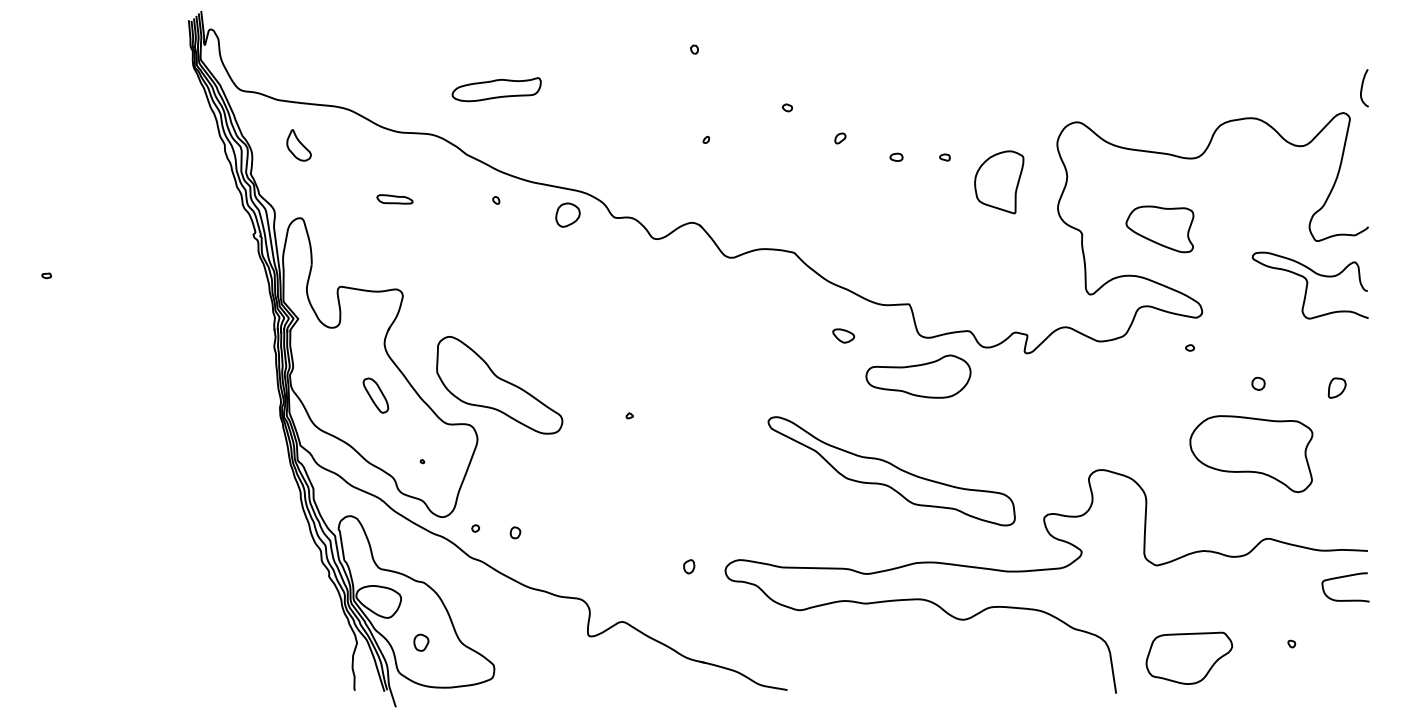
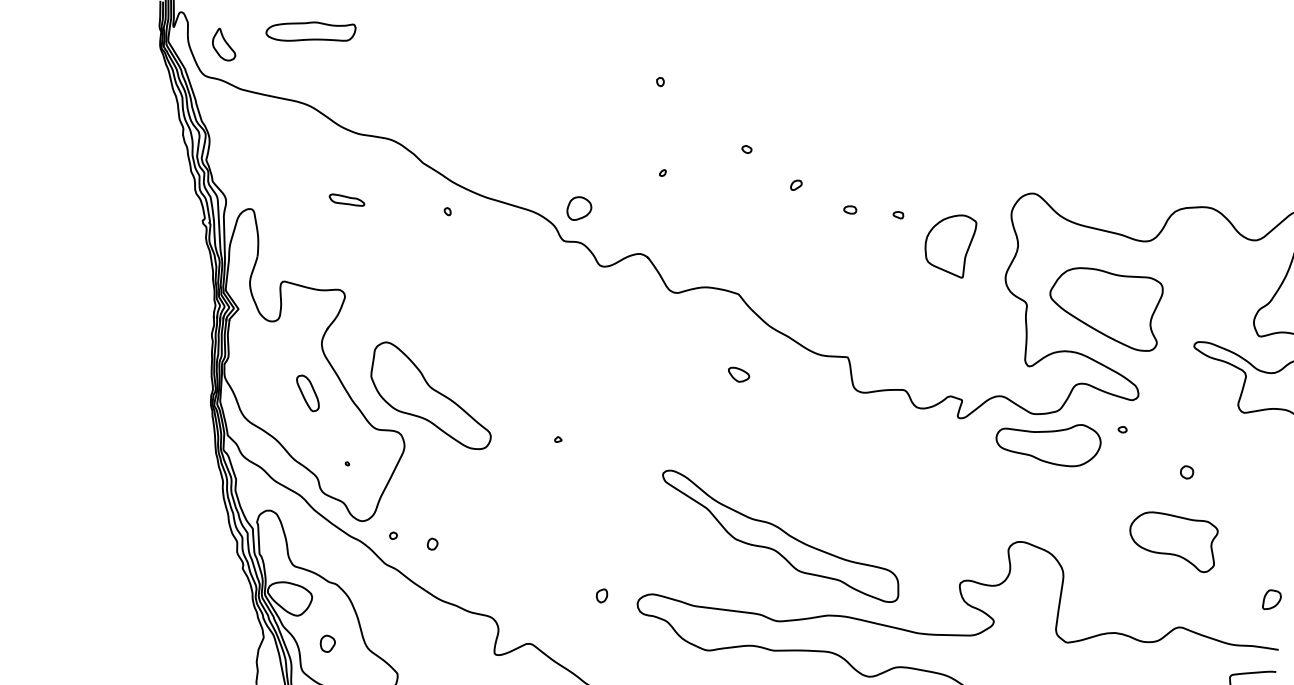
part: (496, 89) -> (310, 31), moved
part: (298, 145) -> (223, 44), moved
part: (567, 214) -> (578, 208), moved
part: (1159, 229) -> (1104, 308), size x1.67
part: (843, 335) -> (738, 374), moved
part: (918, 376) -> (1048, 442), moved
part: (1336, 387) -> (1271, 599), moved
part: (1251, 454) -> (1172, 541), size x0.71
part: (891, 471) -> (780, 536), moved

